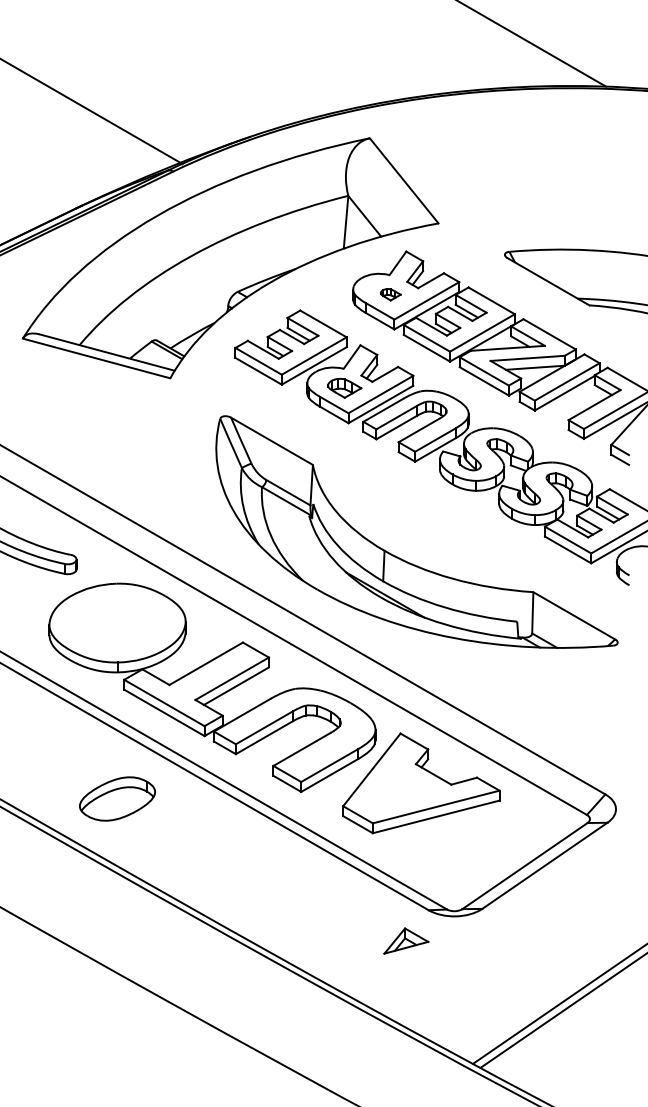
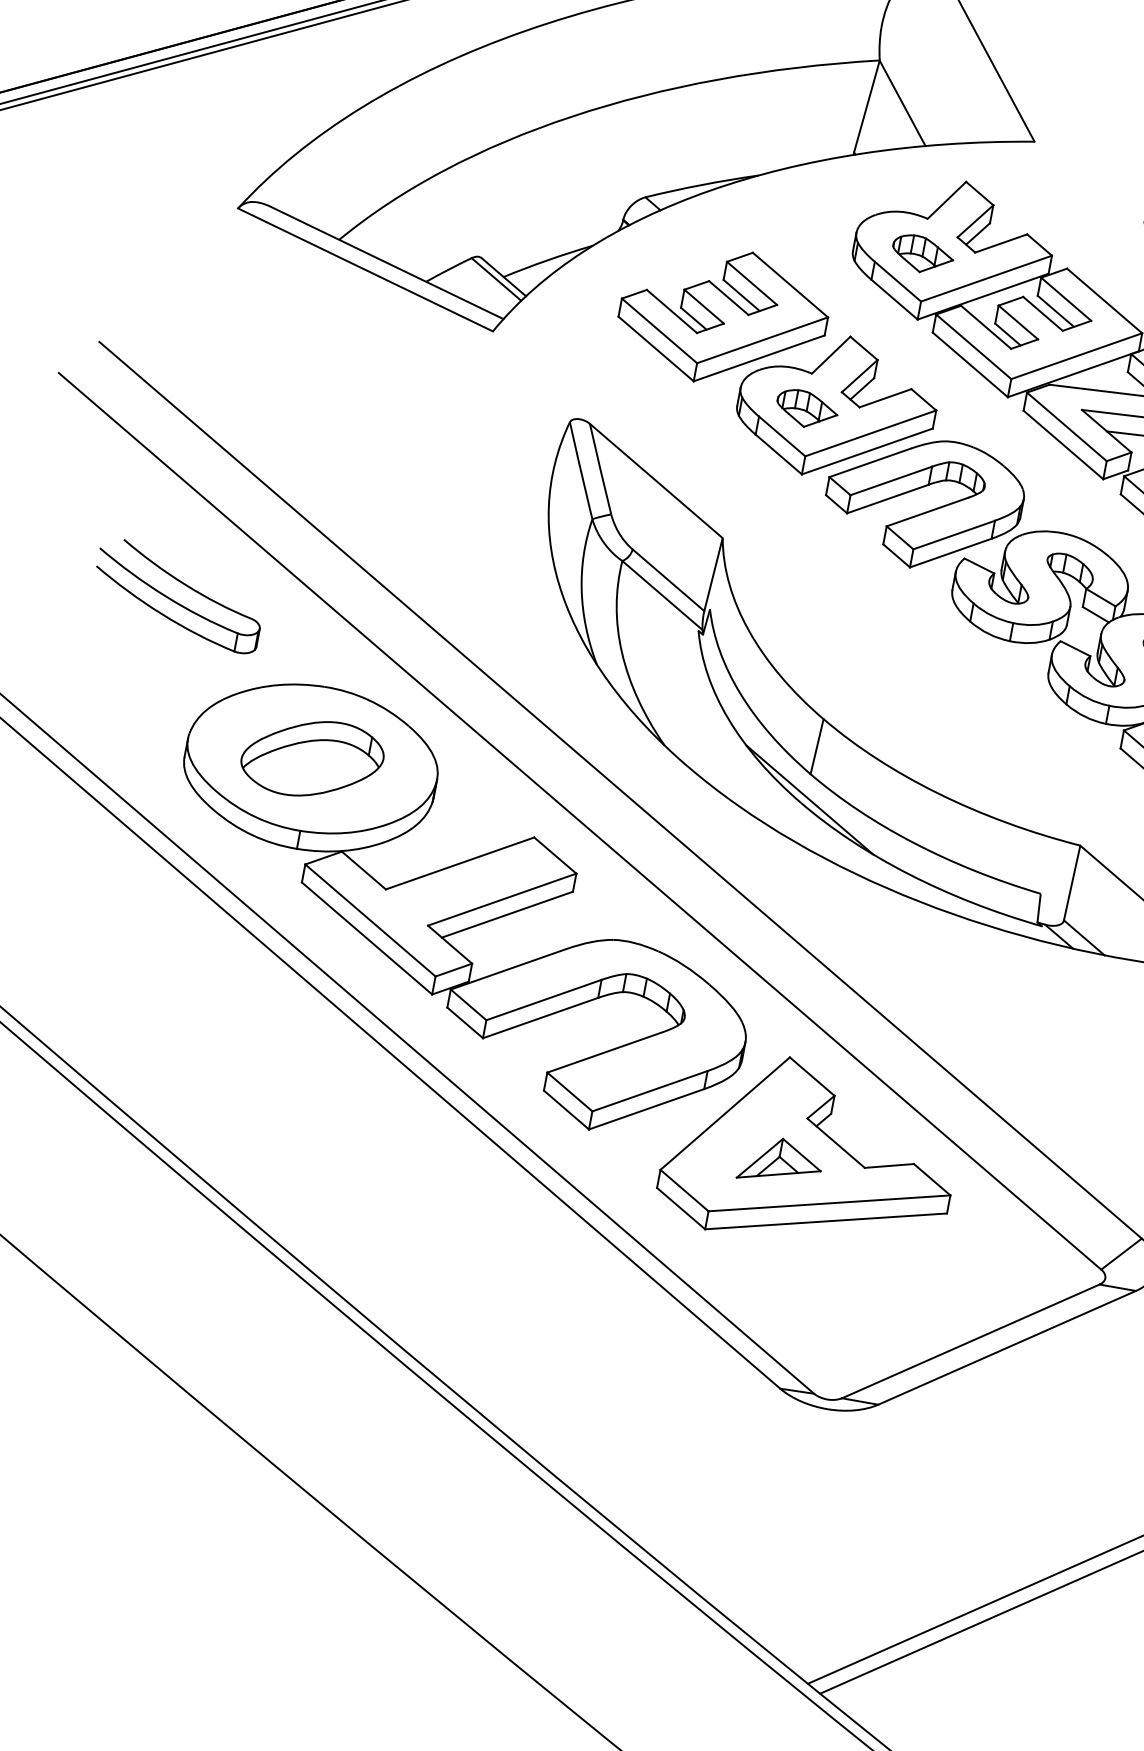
part: (390, 294) -> (922, 254), size x1.67
part: (117, 798) -> (312, 757), moved
part: (406, 940) -> (781, 1161), moved

